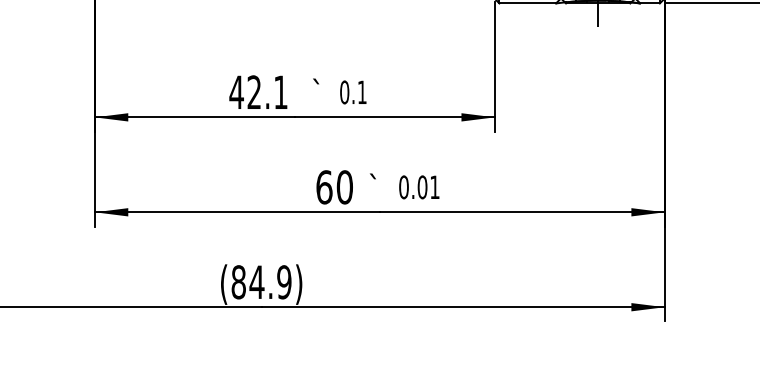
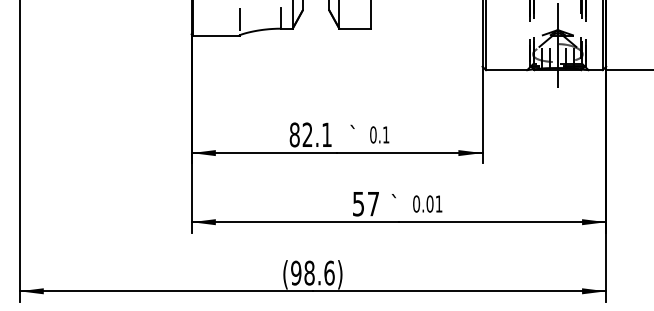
text: (236, 91) -> (294, 134), 42.1 -> 82.1
text: (333, 186) -> (365, 203), 60 -> 57
text: (261, 281) -> (312, 272), (84.9) -> (98.6)

